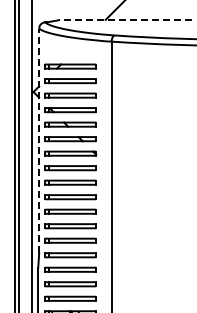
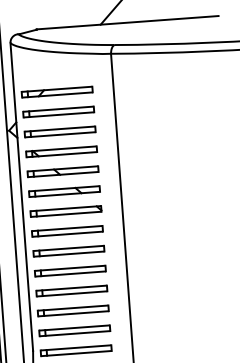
line: (124, 19) -> (126, 22), dashed -> solid
line: (39, 140) -> (22, 196), dashed -> solid

